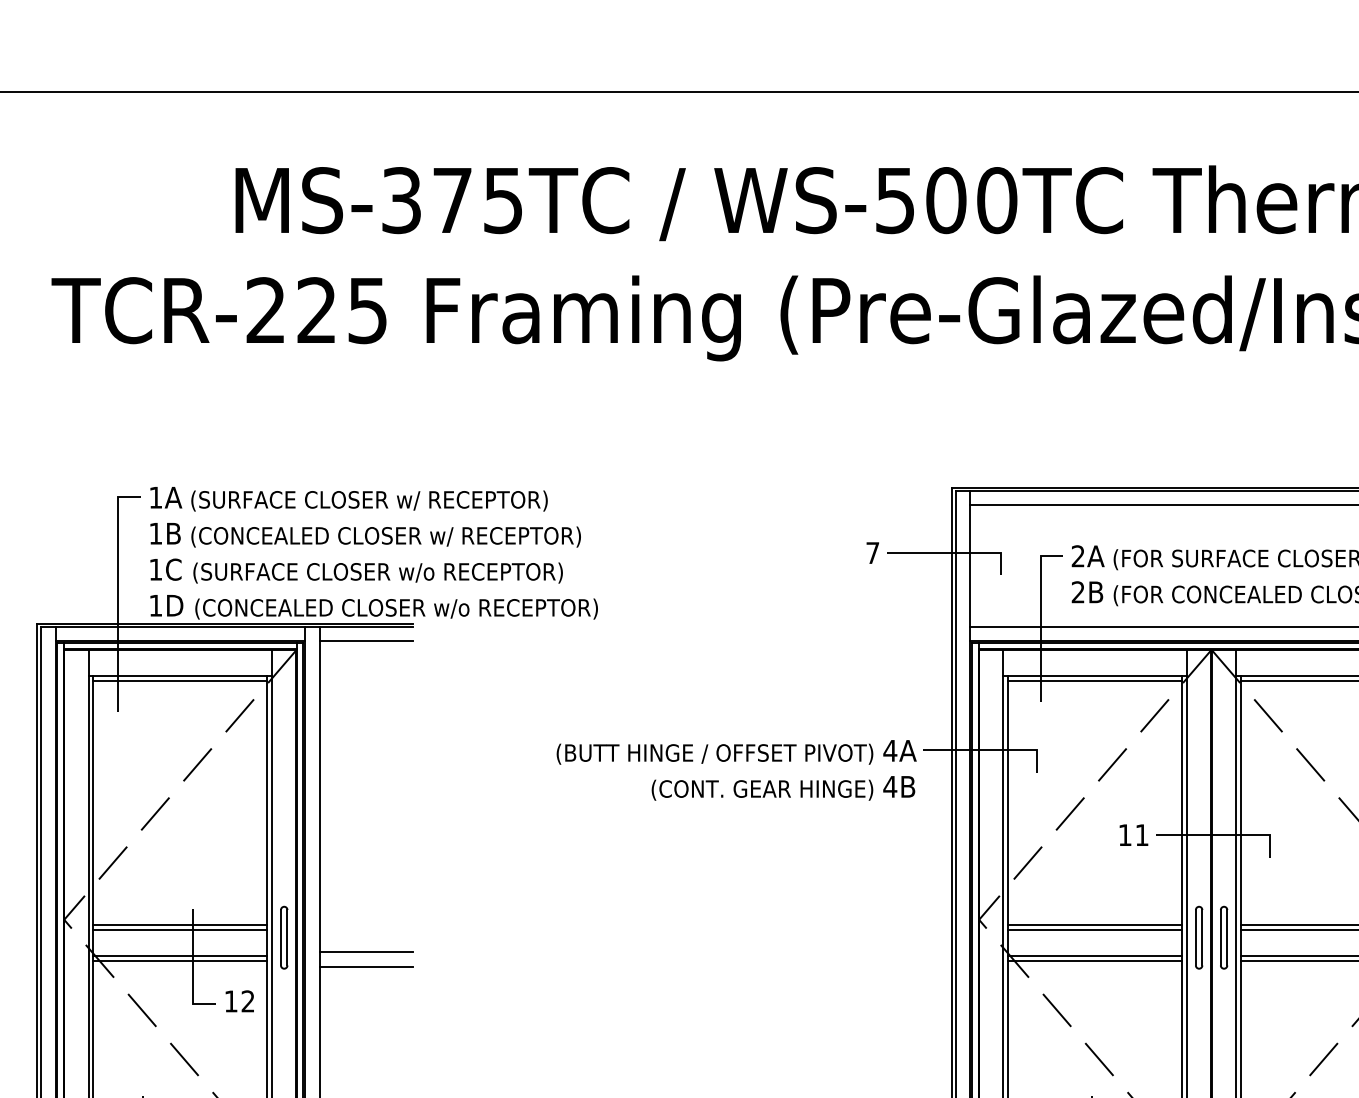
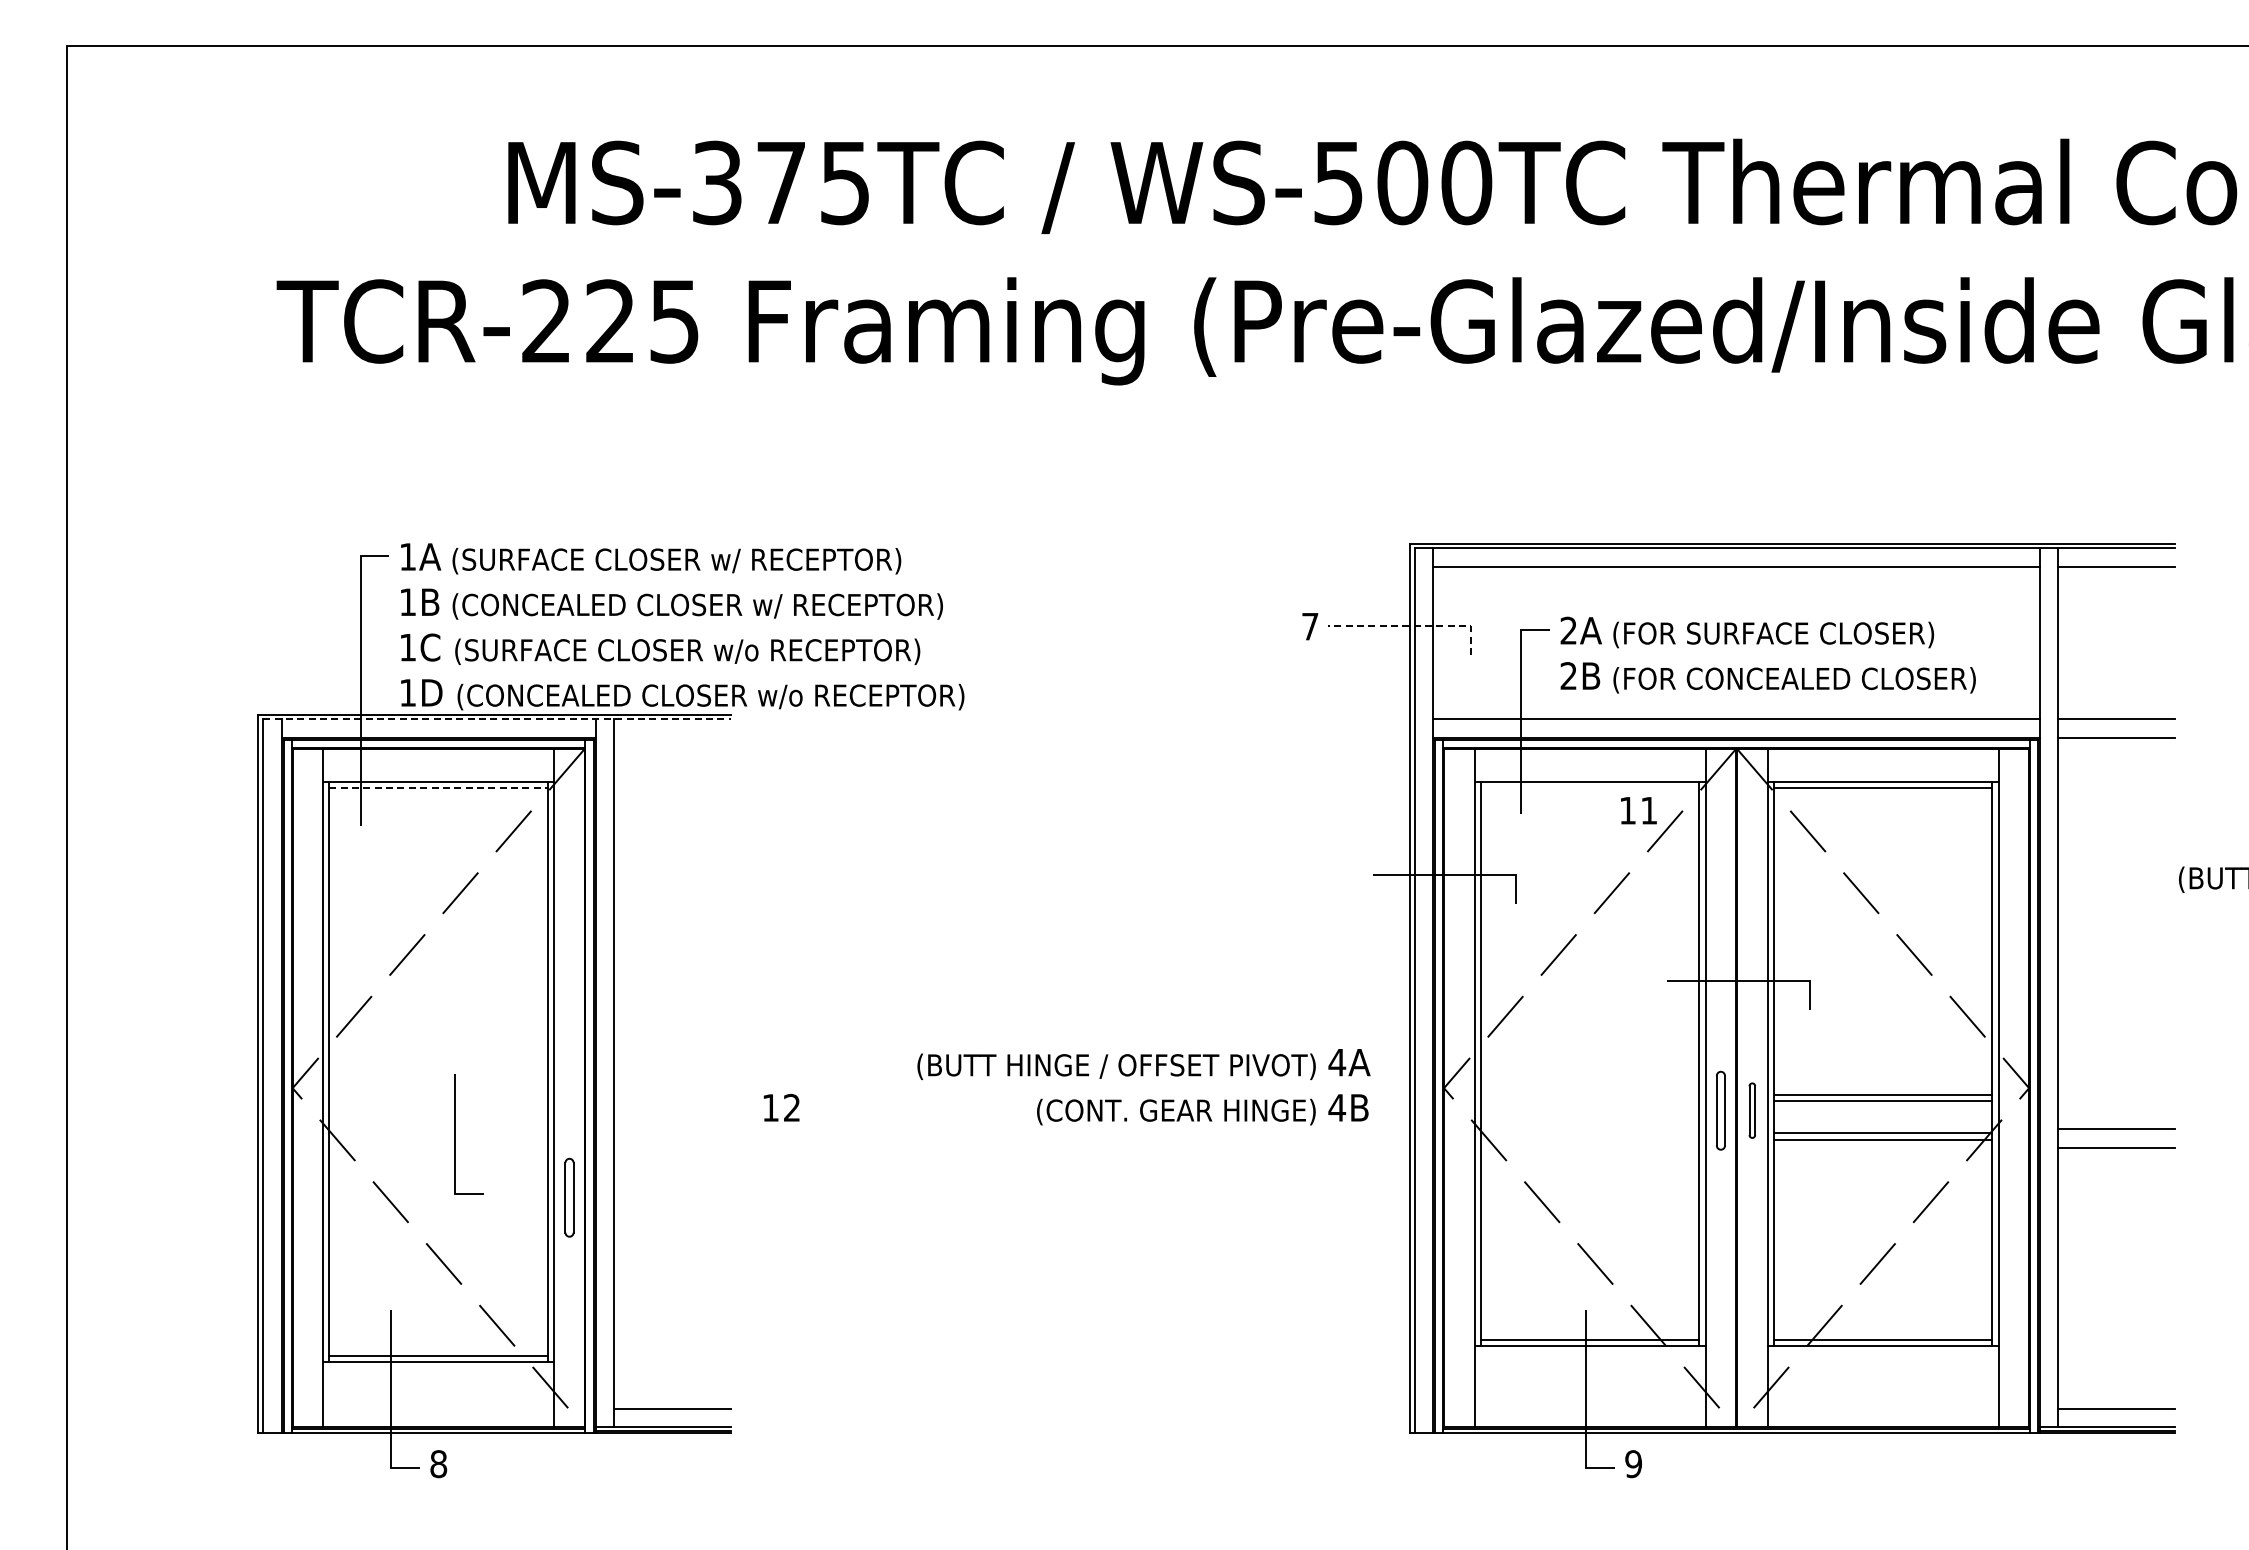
line: (955, 552) -> (1414, 626), solid -> dashed
line: (227, 626) -> (497, 719), solid -> dashed
line: (366, 641) -> (672, 737), removed
line: (180, 680) -> (439, 787), solid -> dashed
line: (1094, 680) -> (1589, 787), removed
text: (736, 770) -> (1143, 1087), moved
text: (1133, 835) -> (1638, 810), moved
line: (180, 924) -> (438, 1094), removed
line: (1094, 924) -> (1589, 1094), removed
line: (180, 929) -> (438, 1100), removed
line: (1094, 929) -> (1589, 1100), removed
part: (284, 937) -> (569, 1197), moved
part: (1224, 937) -> (1752, 1110), size x0.7
line: (366, 952) -> (672, 1129), removed
line: (180, 955) -> (438, 1133), removed
line: (1094, 955) -> (1589, 1133), removed
line: (180, 960) -> (438, 1139), removed
line: (1094, 960) -> (1589, 1139), removed
line: (366, 966) -> (672, 1147), removed
text: (239, 1001) -> (781, 1107), moved

